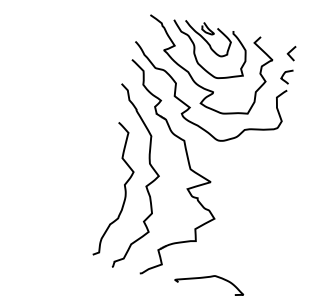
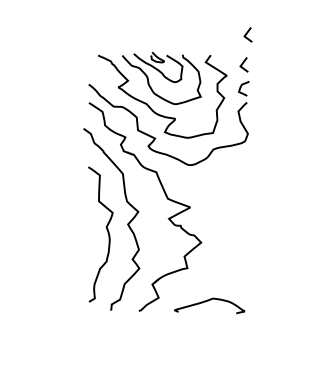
curve: (300, 23) -> (247, 34), added

